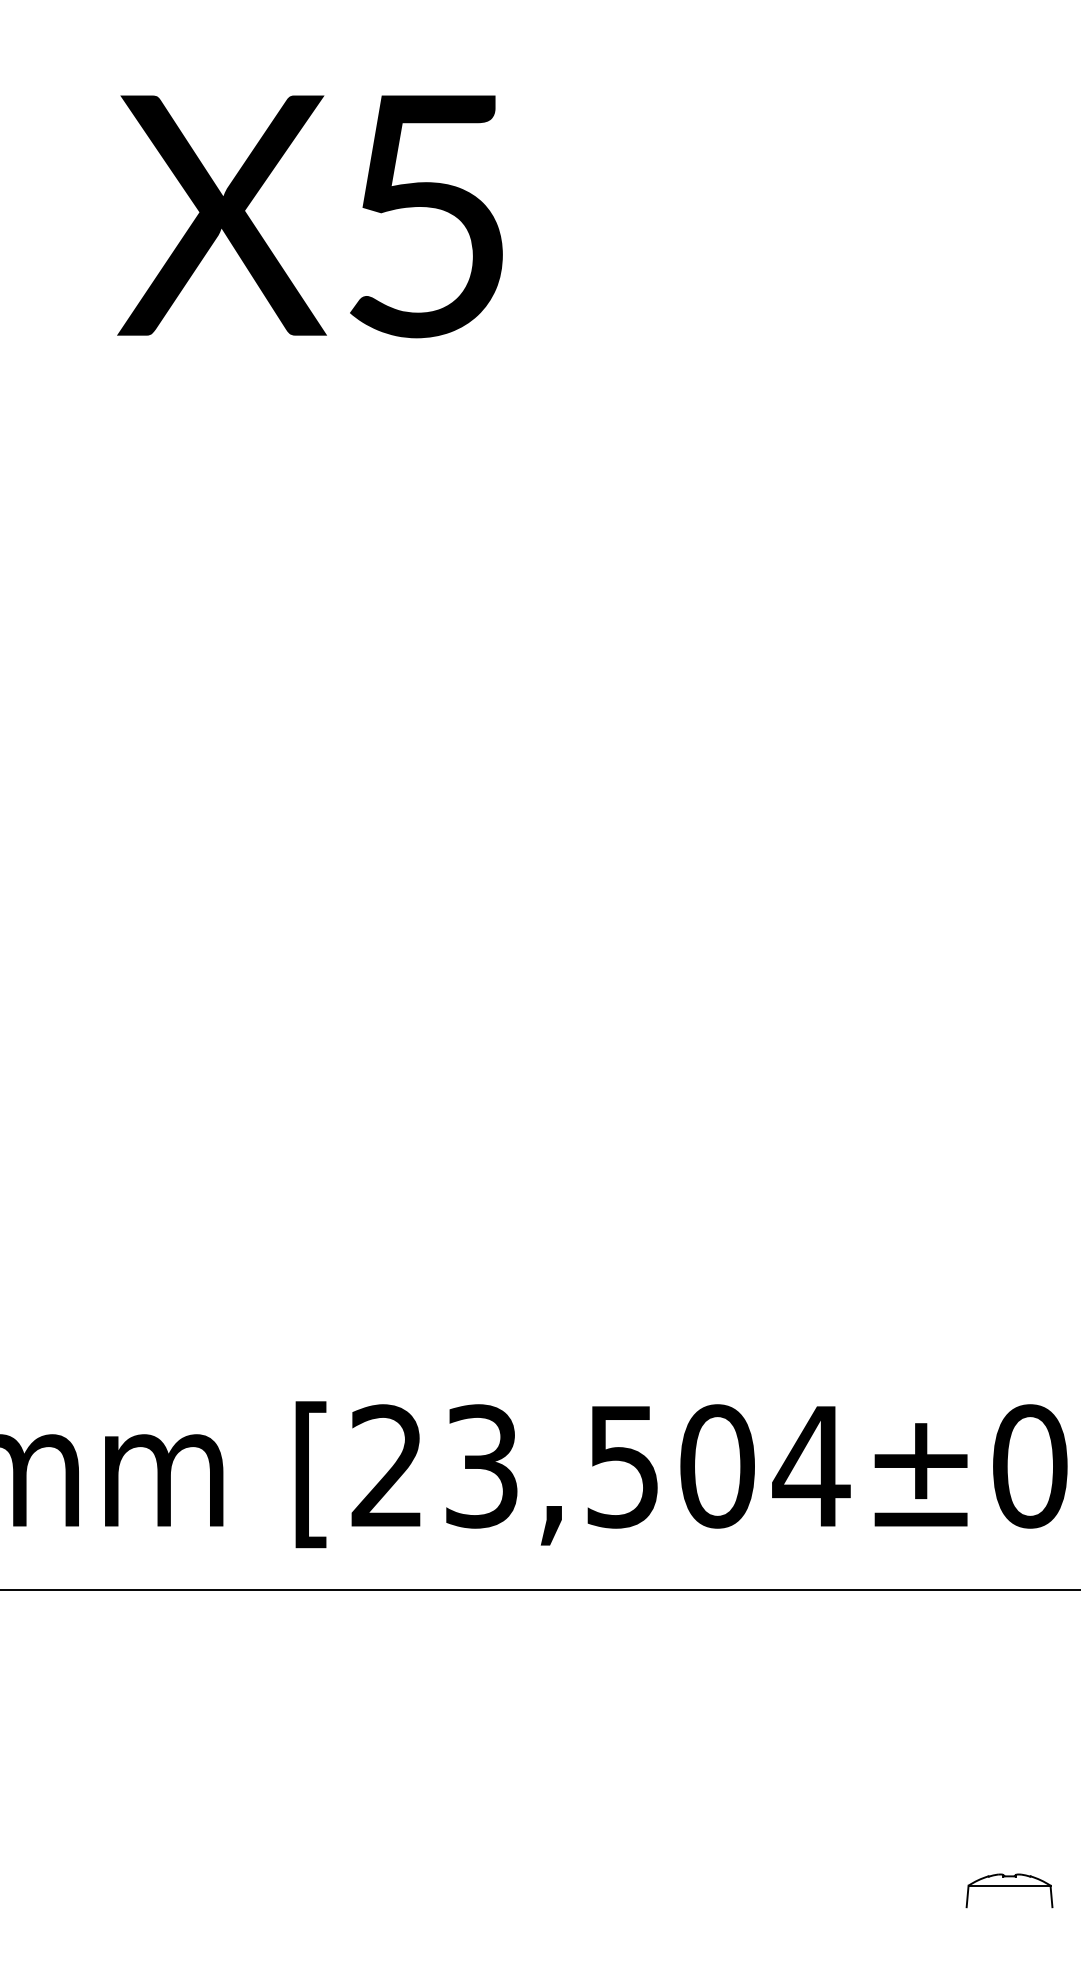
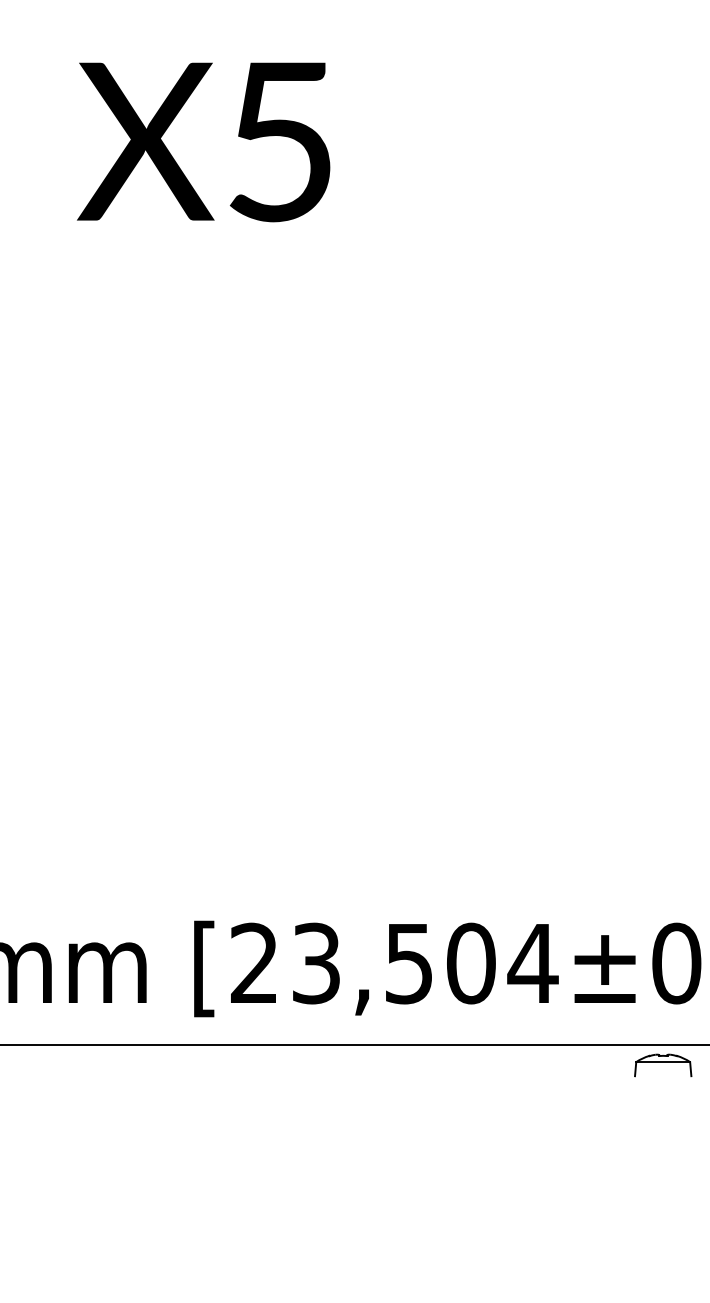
part: (1010, 1890) -> (663, 1065), moved

